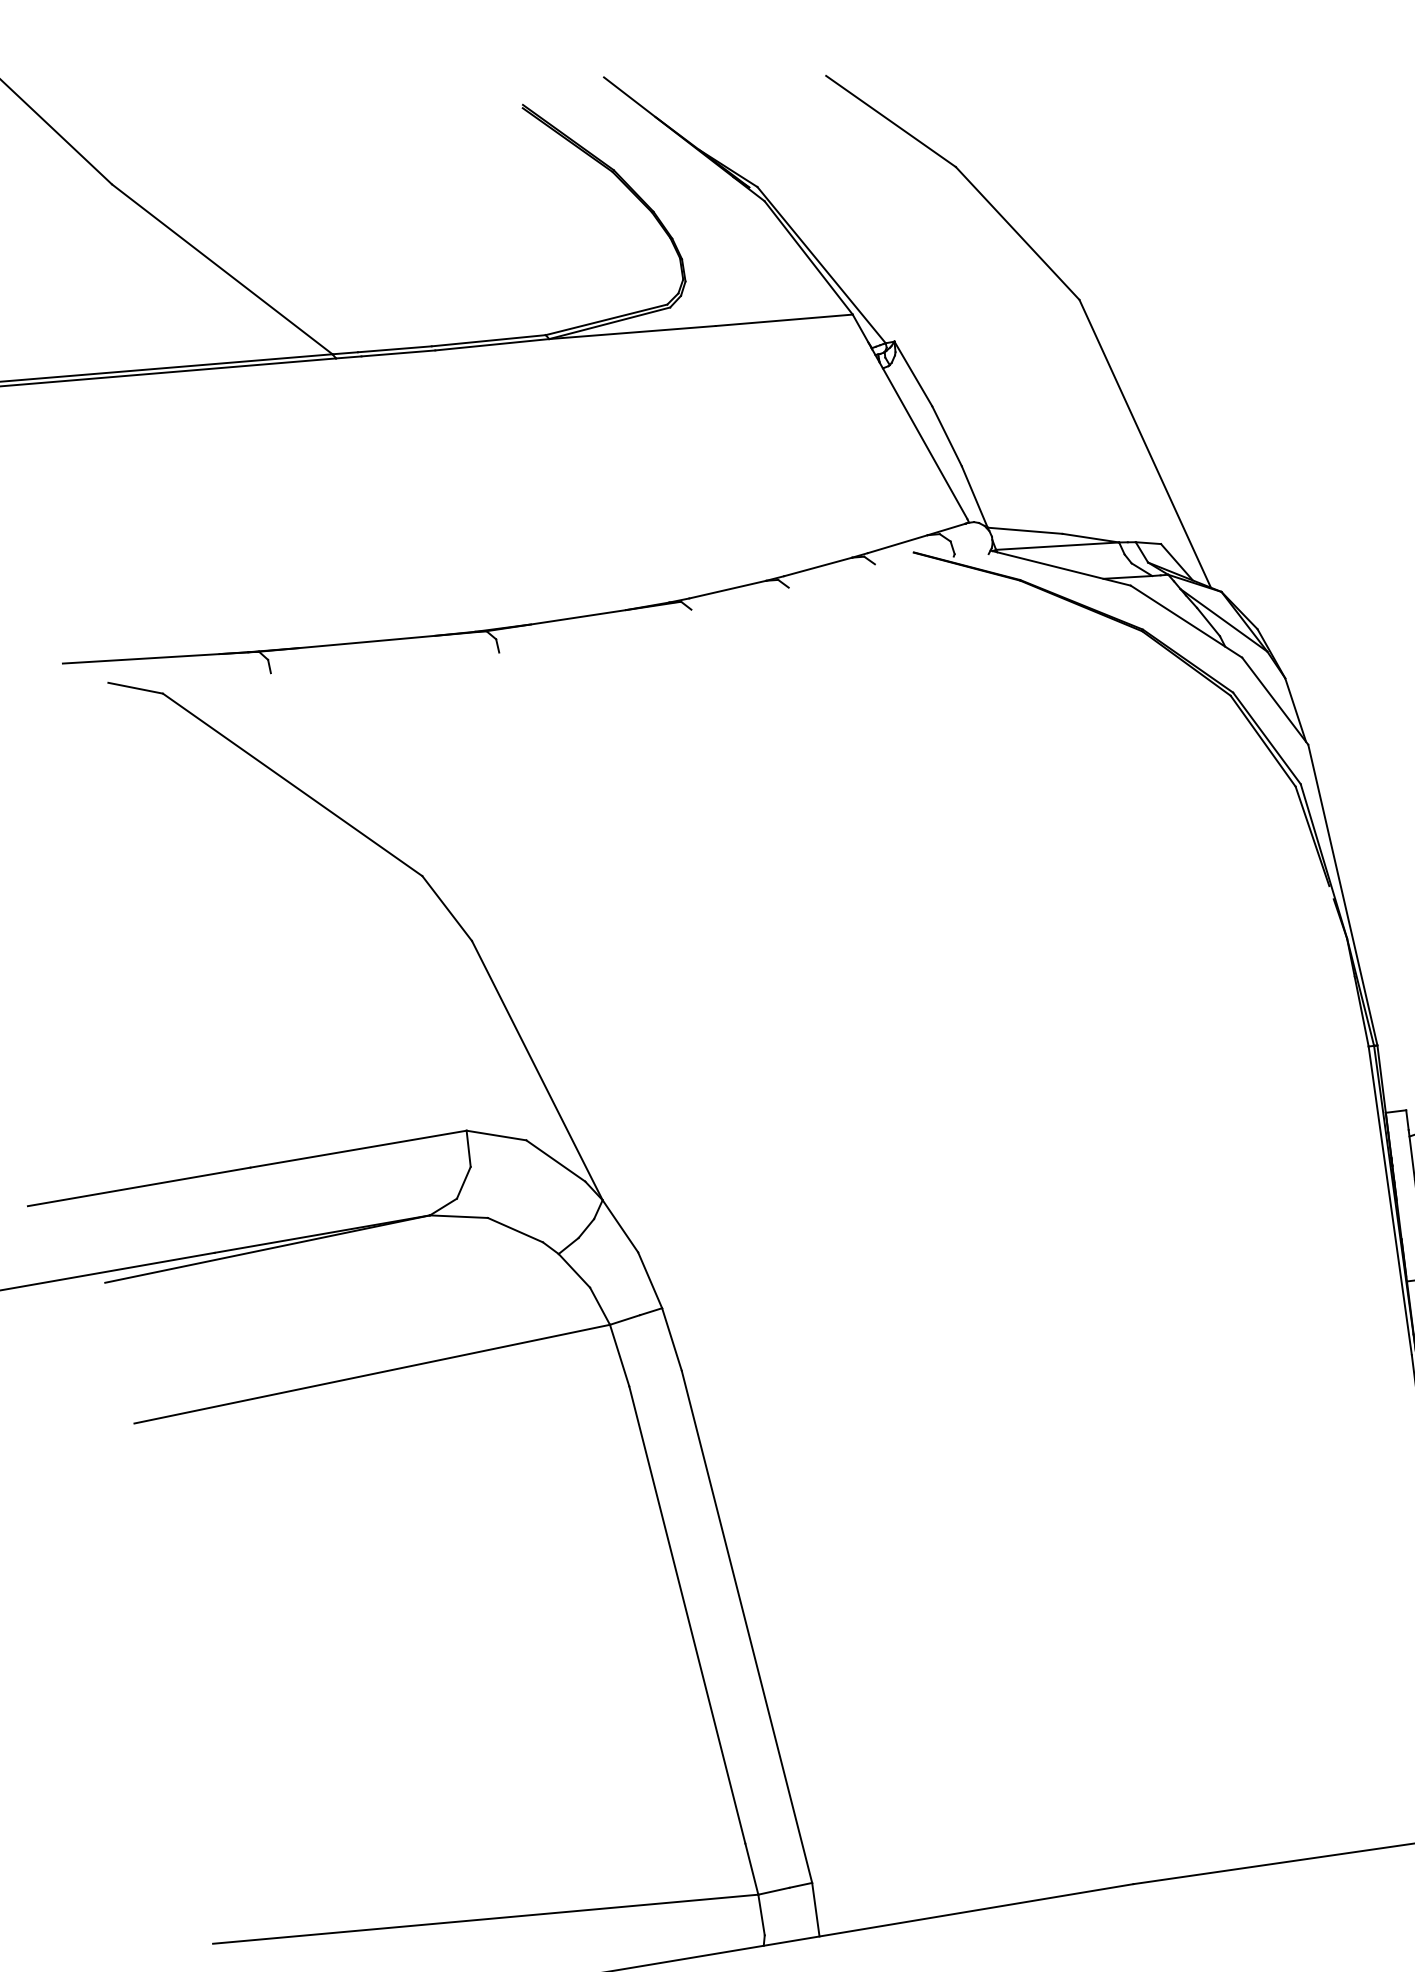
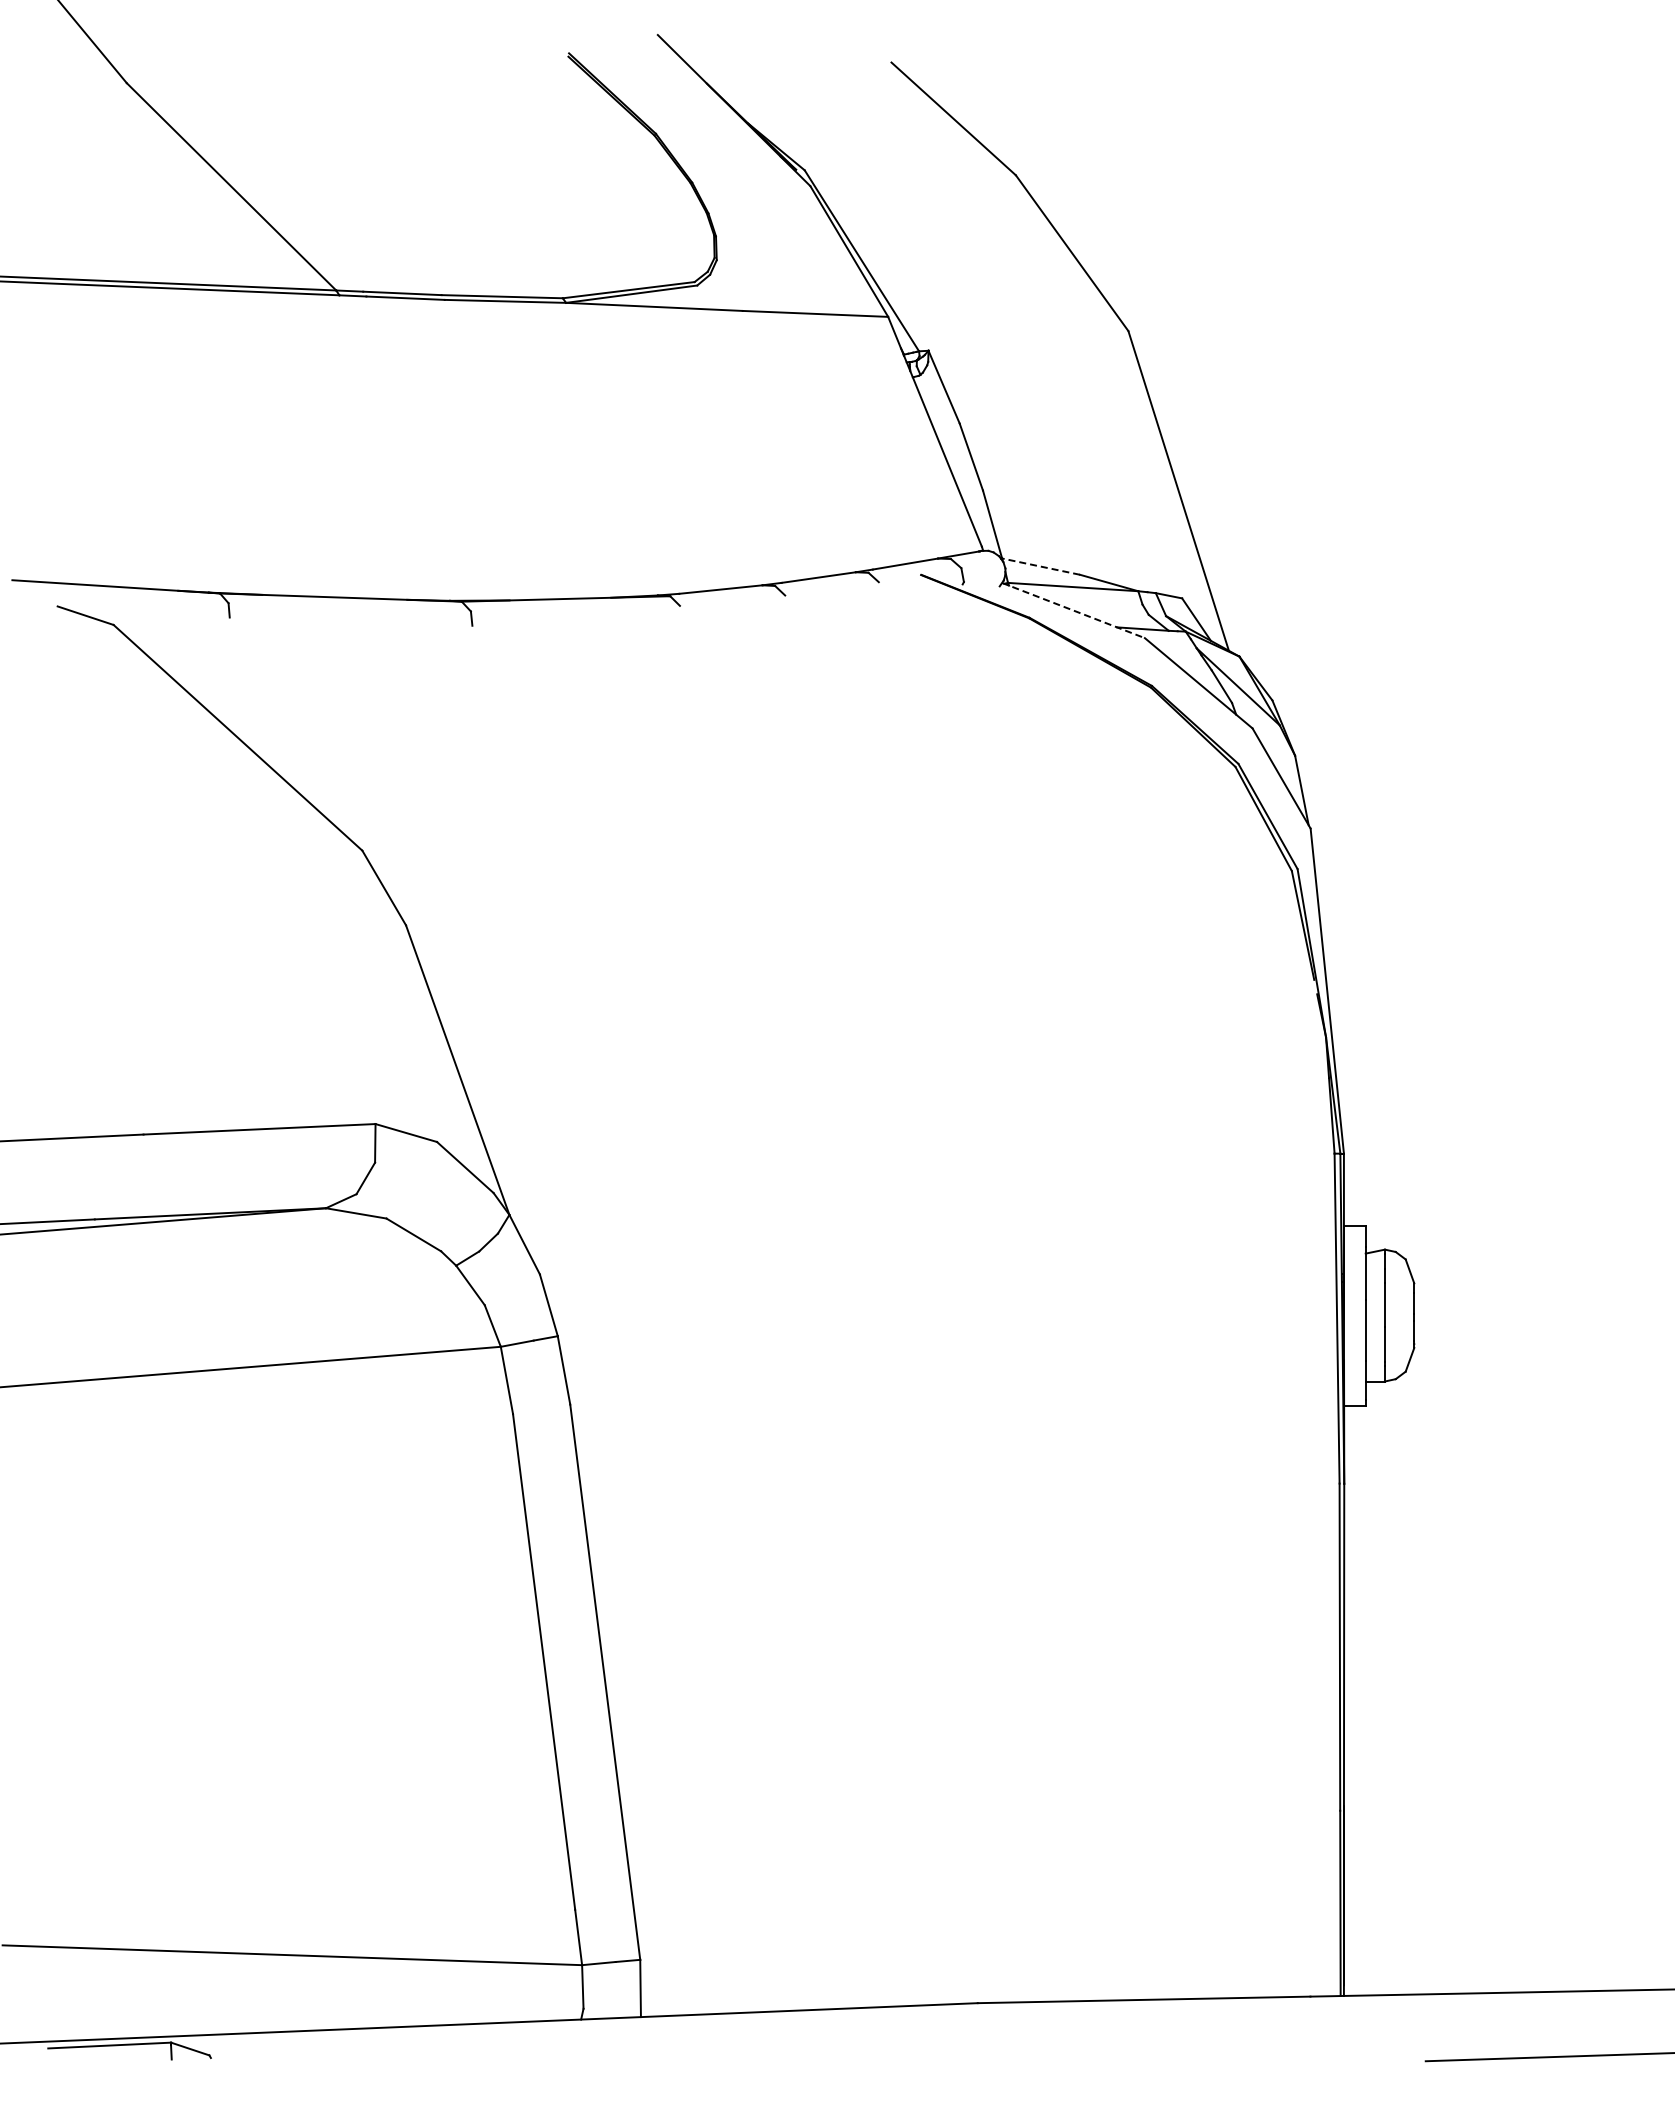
line: (1025, 530) -> (1041, 566), solid -> dashed
line: (1060, 568) -> (1073, 610), solid -> dashed

